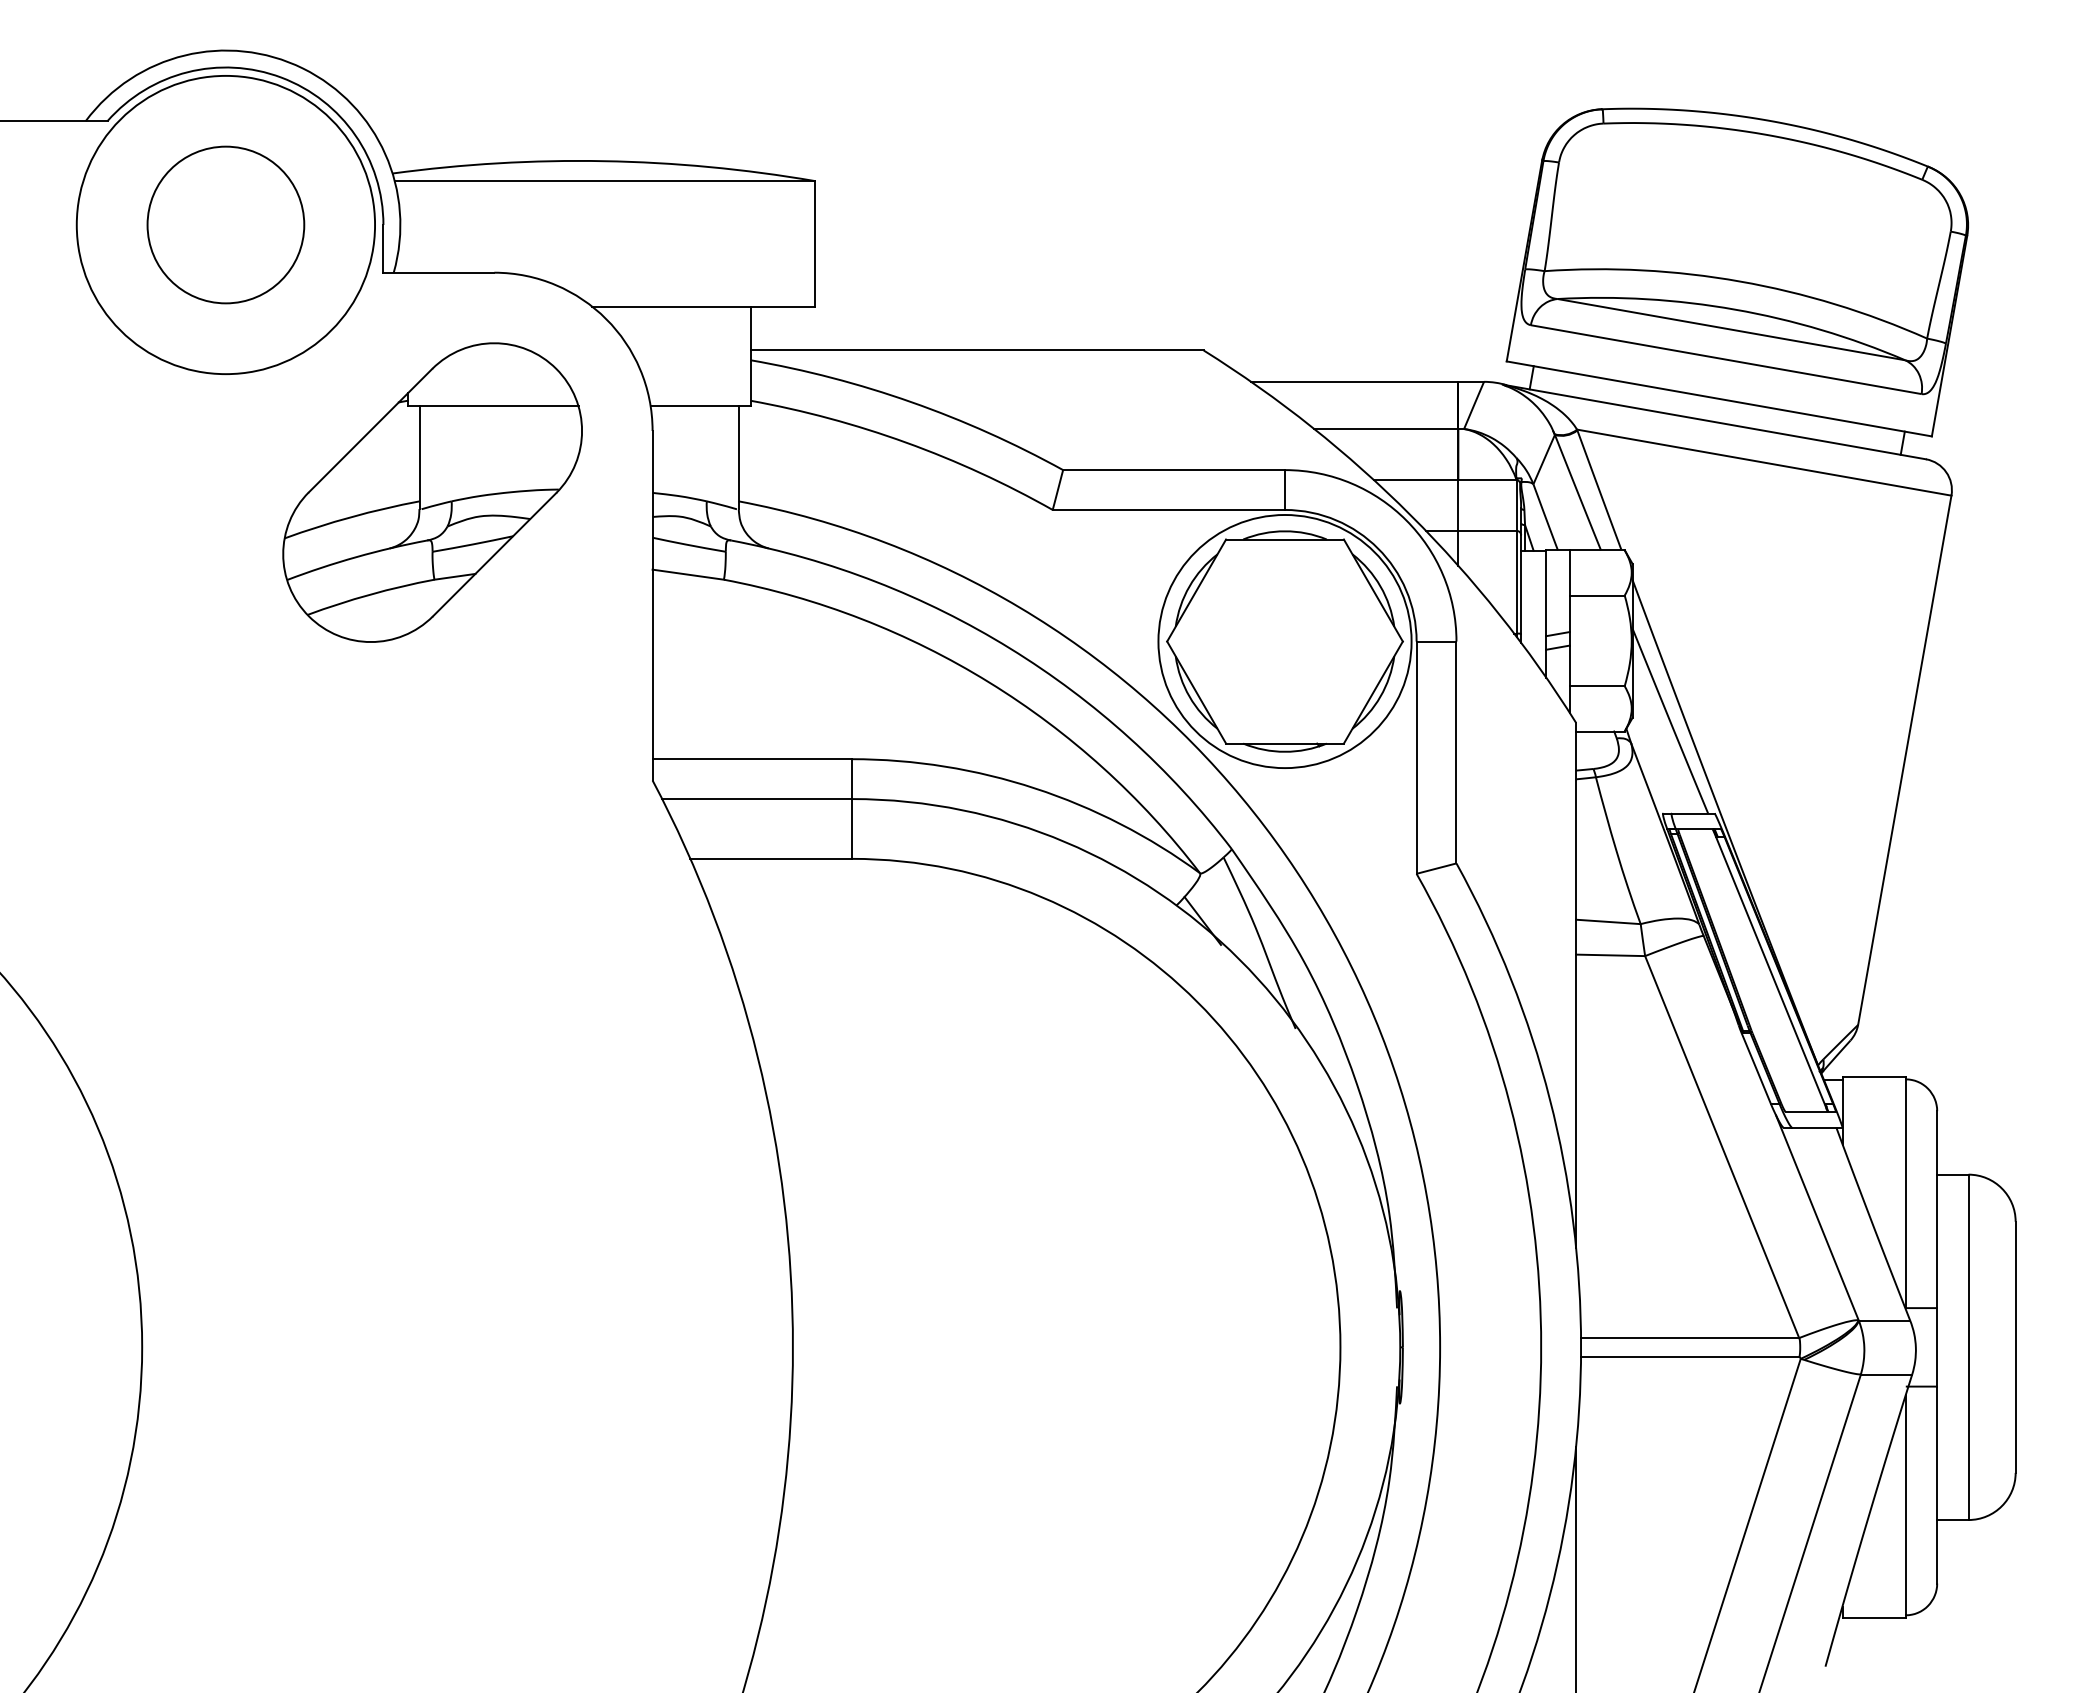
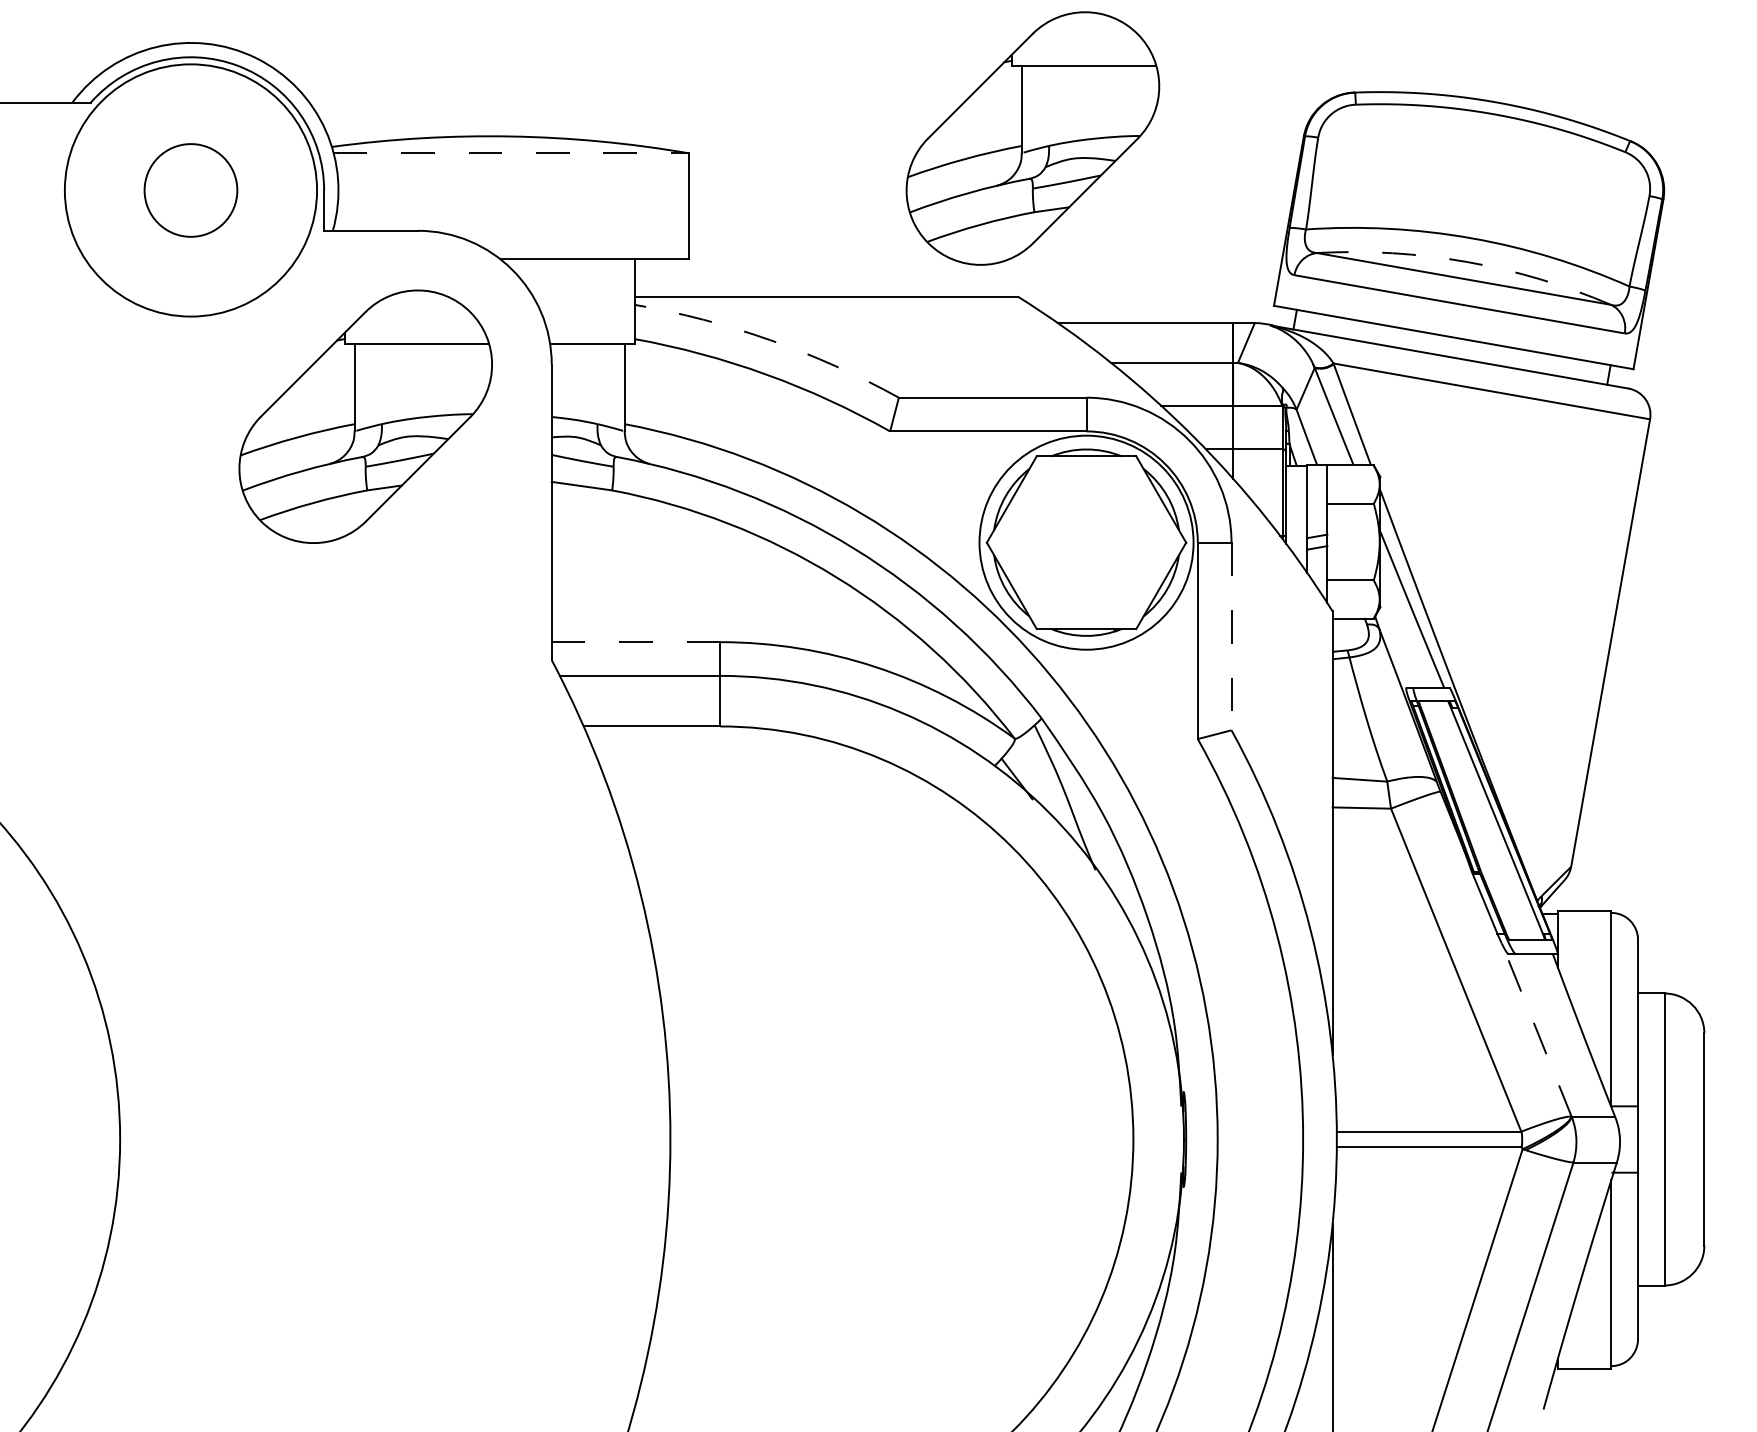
part: (1221, 163) -> (1032, 138), added
line: (604, 181) -> (511, 153), solid -> dashed
circle: (225, 224) -> (190, 190), size x0.7
arc: (1735, 309) -> (1467, 261), solid -> dashed
arc: (911, 402) -> (770, 340), solid -> dashed
line: (1456, 752) -> (1231, 636), solid -> dashed
line: (752, 759) -> (636, 642), solid -> dashed
line: (1817, 1217) -> (1536, 1029), solid -> dashed

